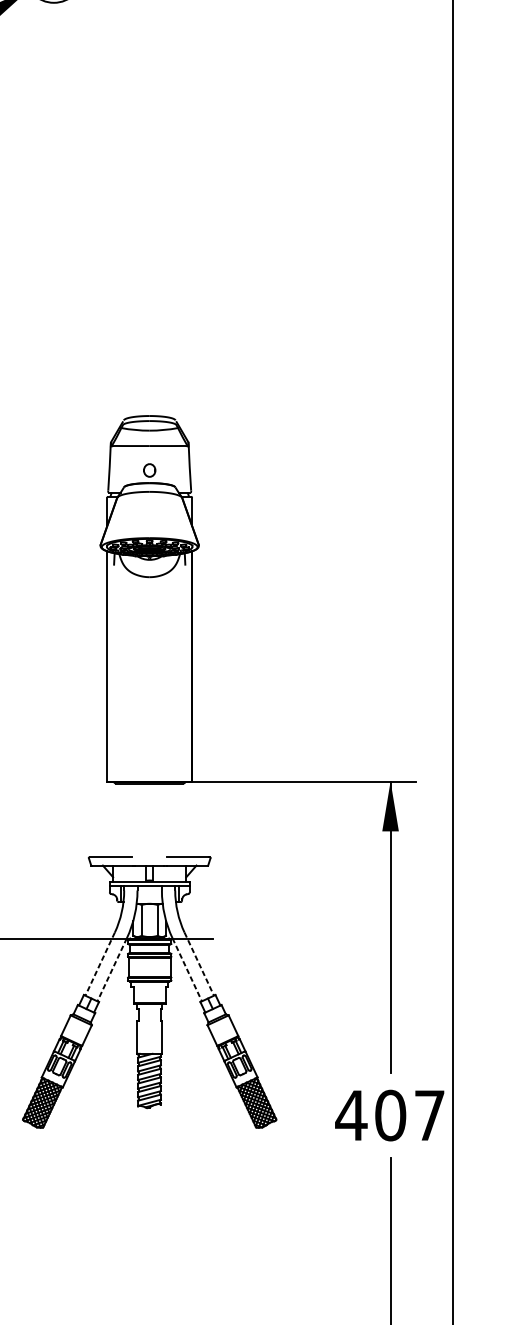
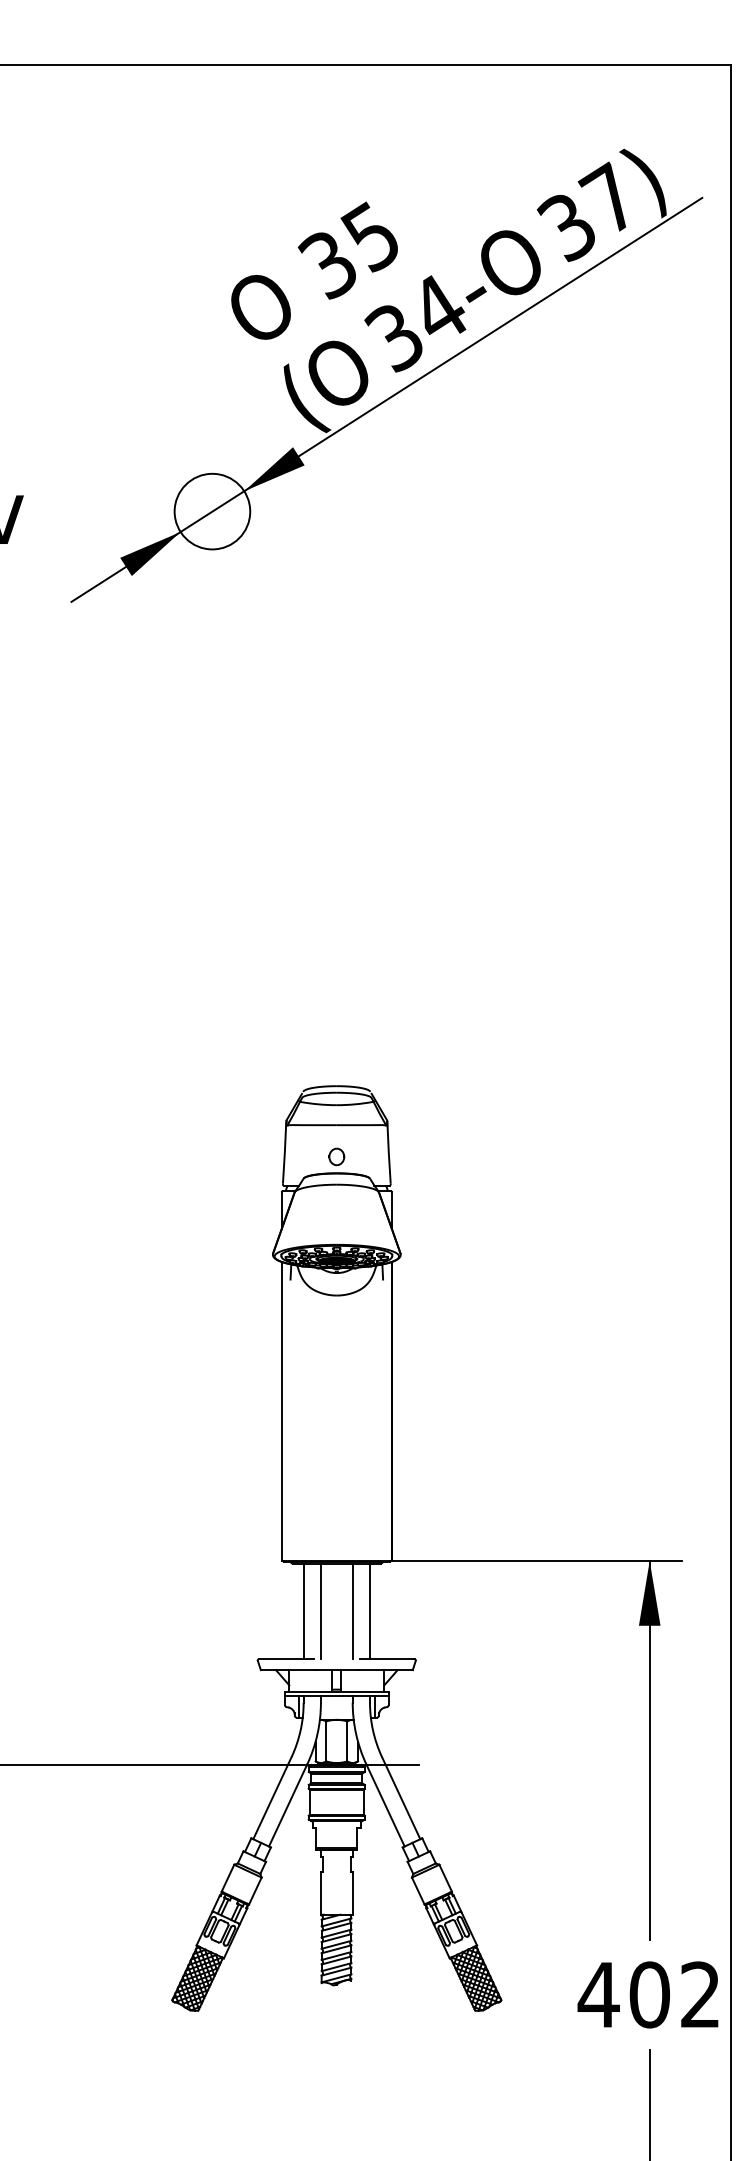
line: (124, 820) -> (303, 1611), added
line: (137, 820) -> (320, 1611), added
line: (161, 820) -> (352, 1611), added
line: (174, 820) -> (369, 1611), added
line: (100, 964) -> (272, 1798), dashed -> solid
line: (199, 964) -> (401, 1798), dashed -> solid
line: (111, 970) -> (287, 1806), dashed -> solid
line: (187, 970) -> (385, 1806), dashed -> solid
text: (429, 1115) -> (700, 1994), 407 -> 402

